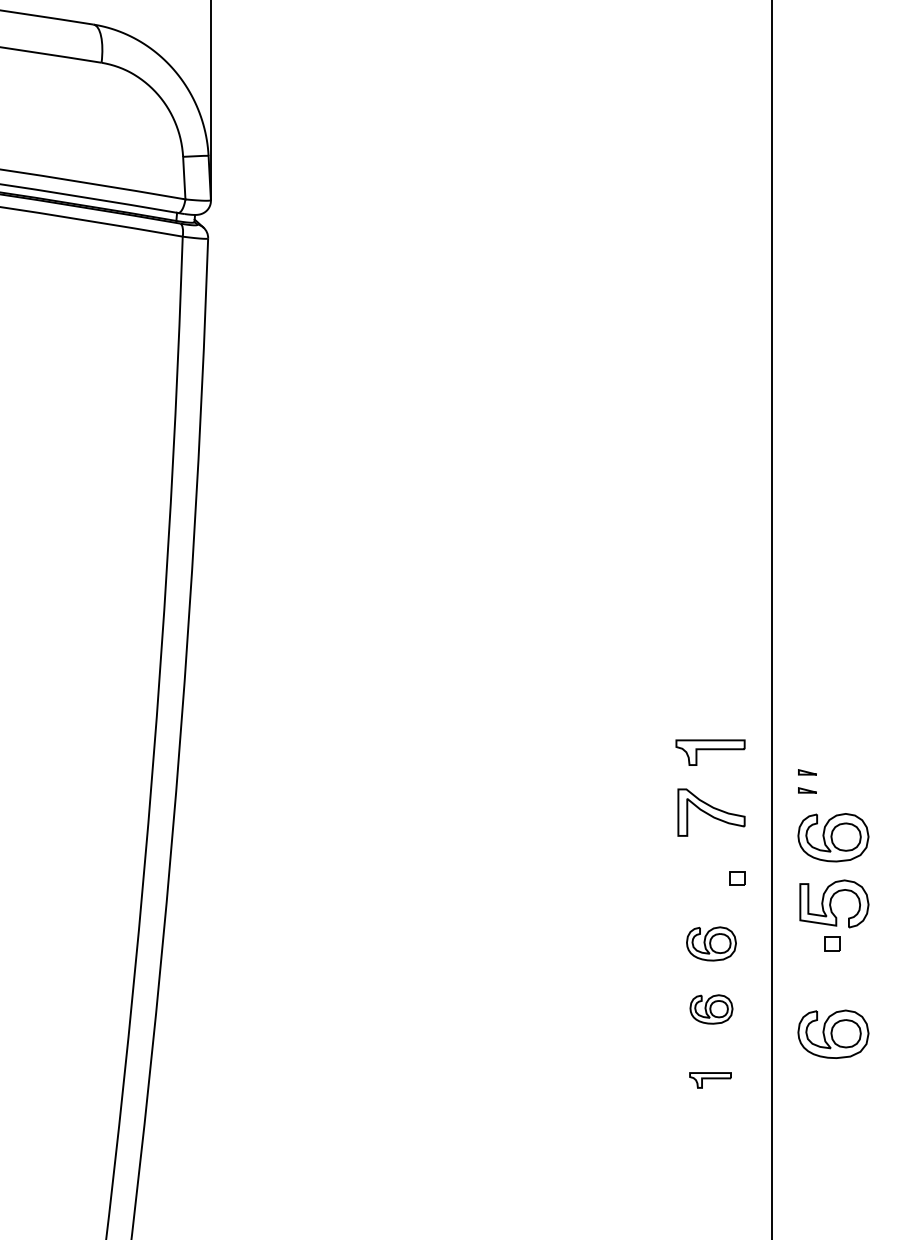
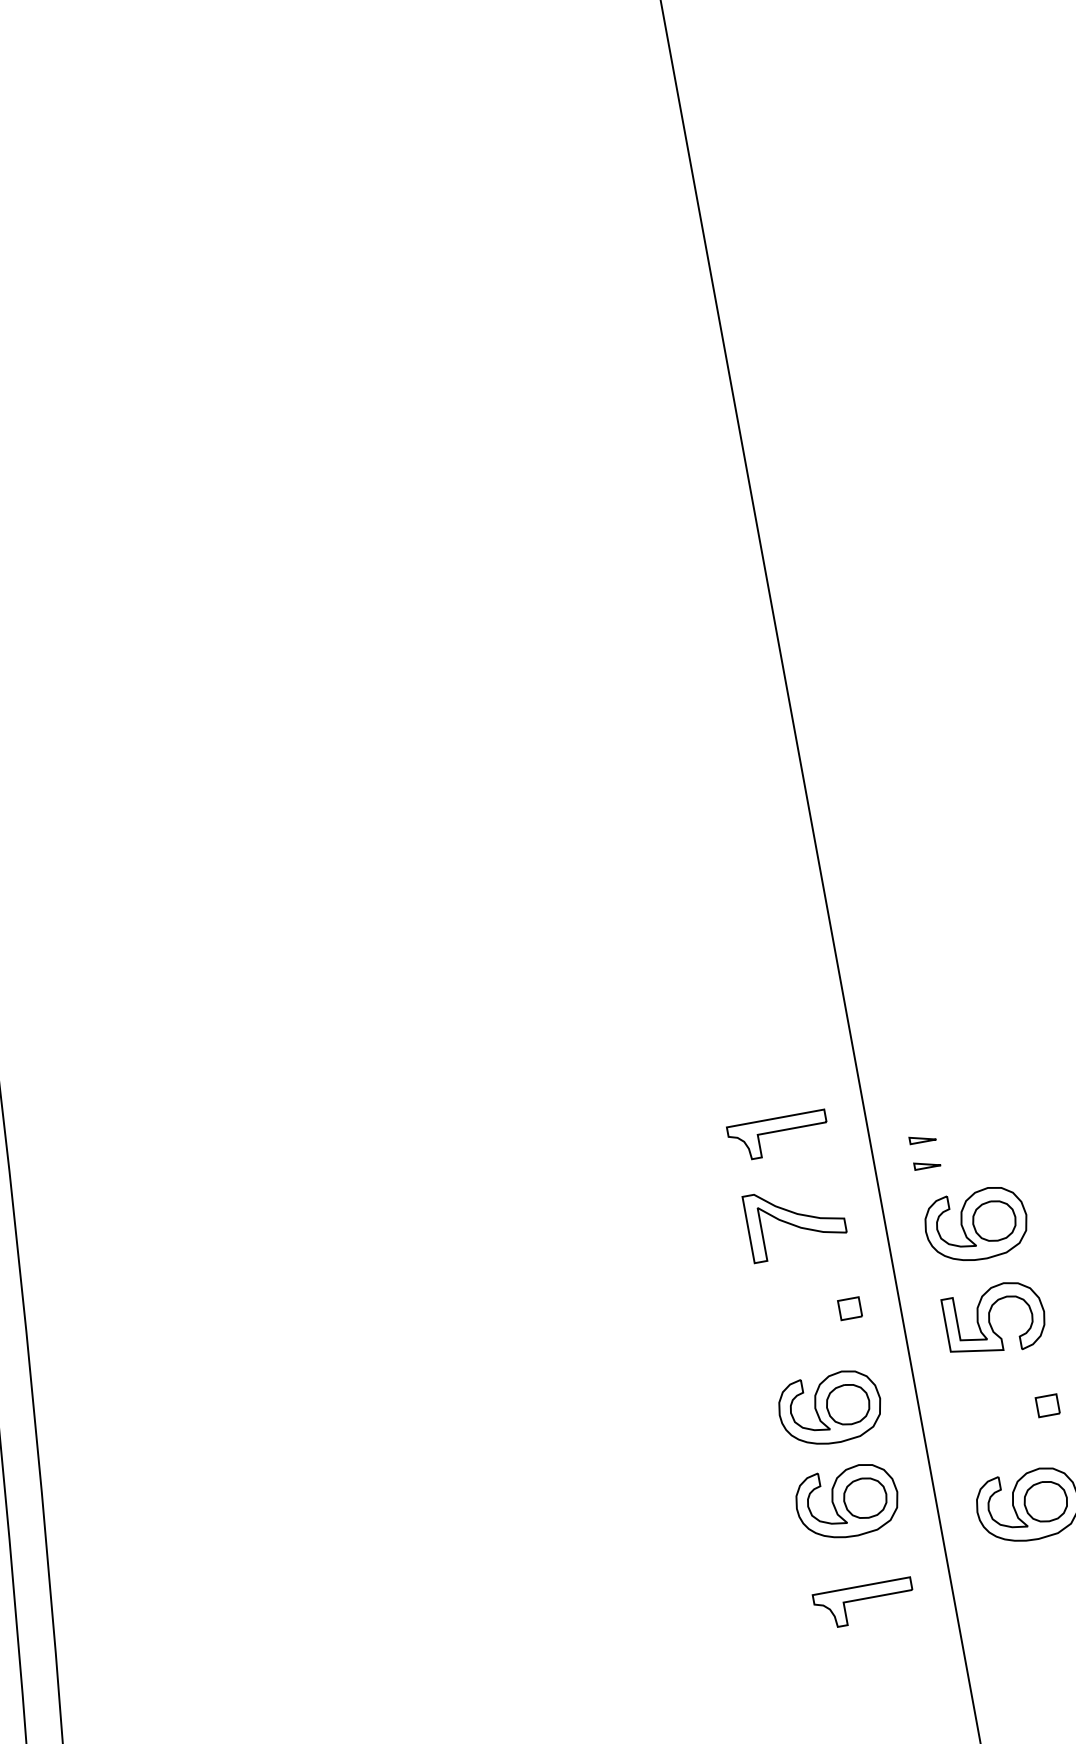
part: (711, 943) -> (830, 1408), size x1.43
part: (832, 943) -> (1047, 1405), moved
part: (711, 1009) -> (847, 1502), size x1.67
part: (710, 1080) -> (864, 1603), size x1.67

